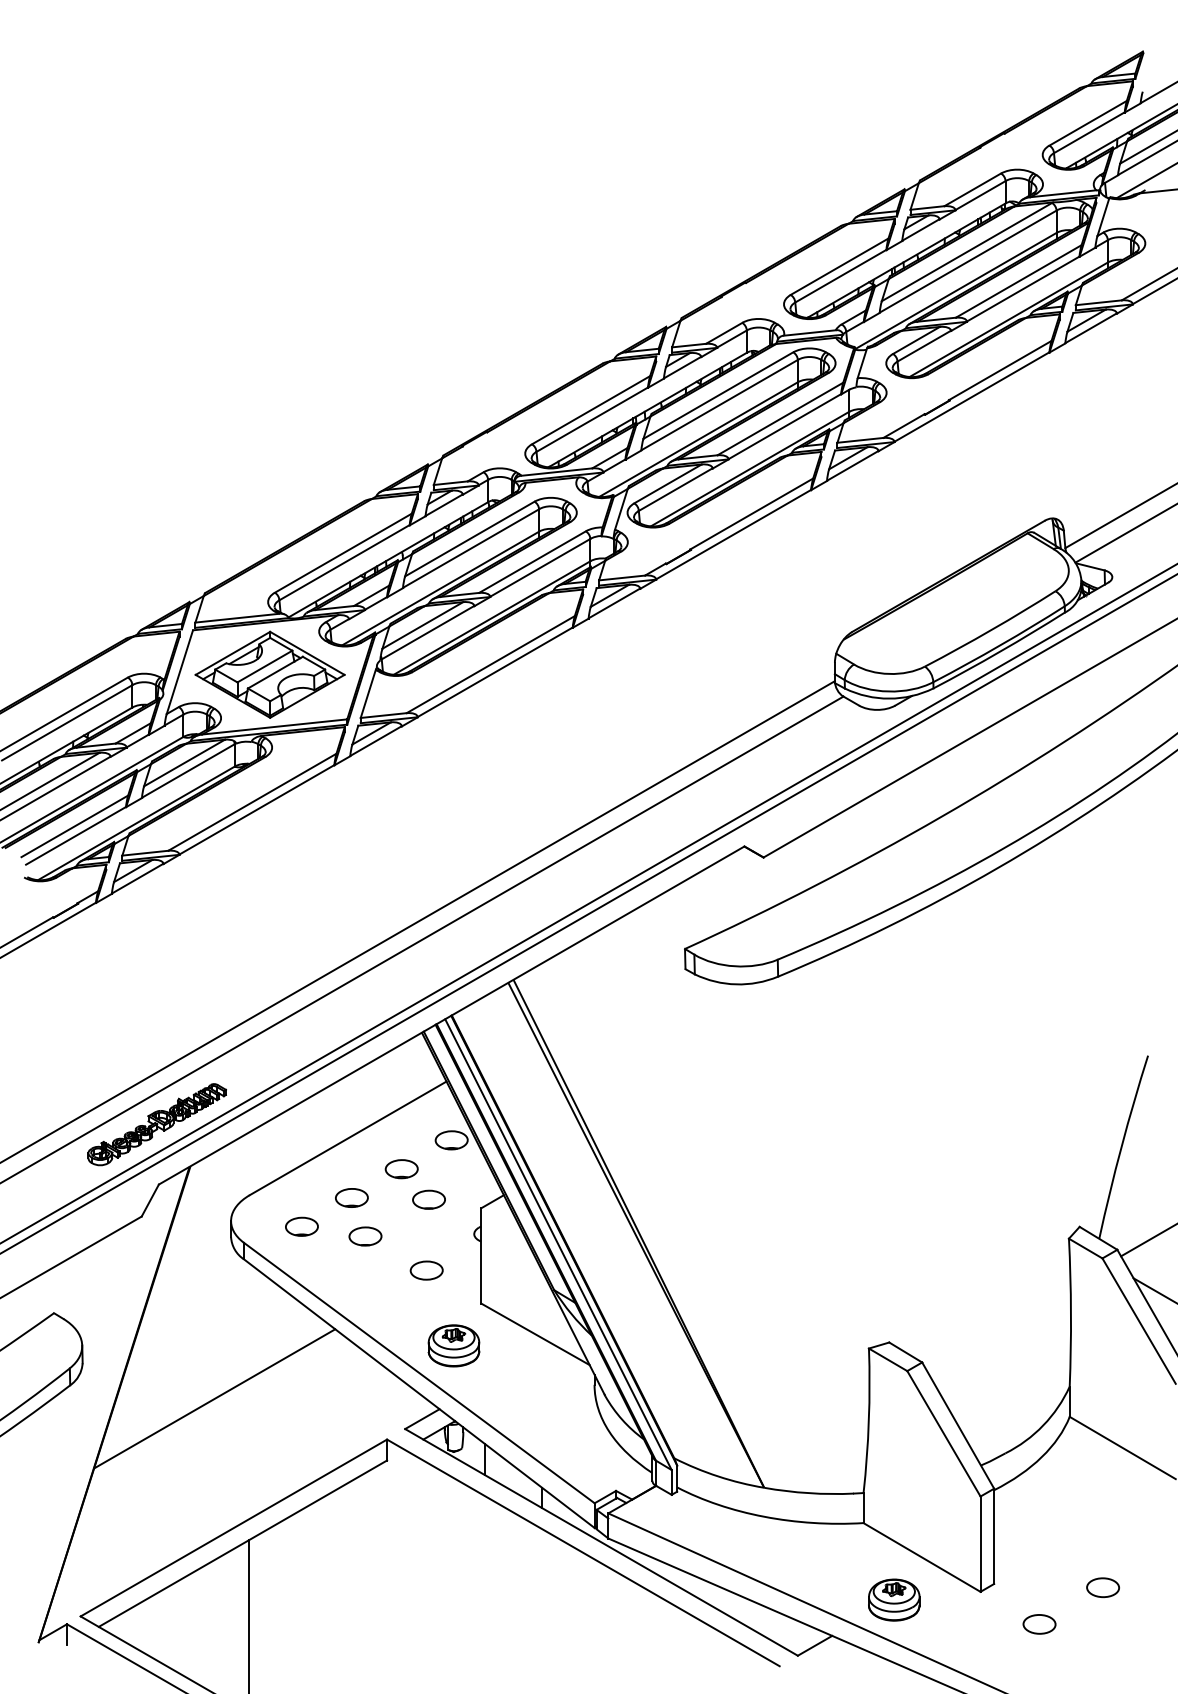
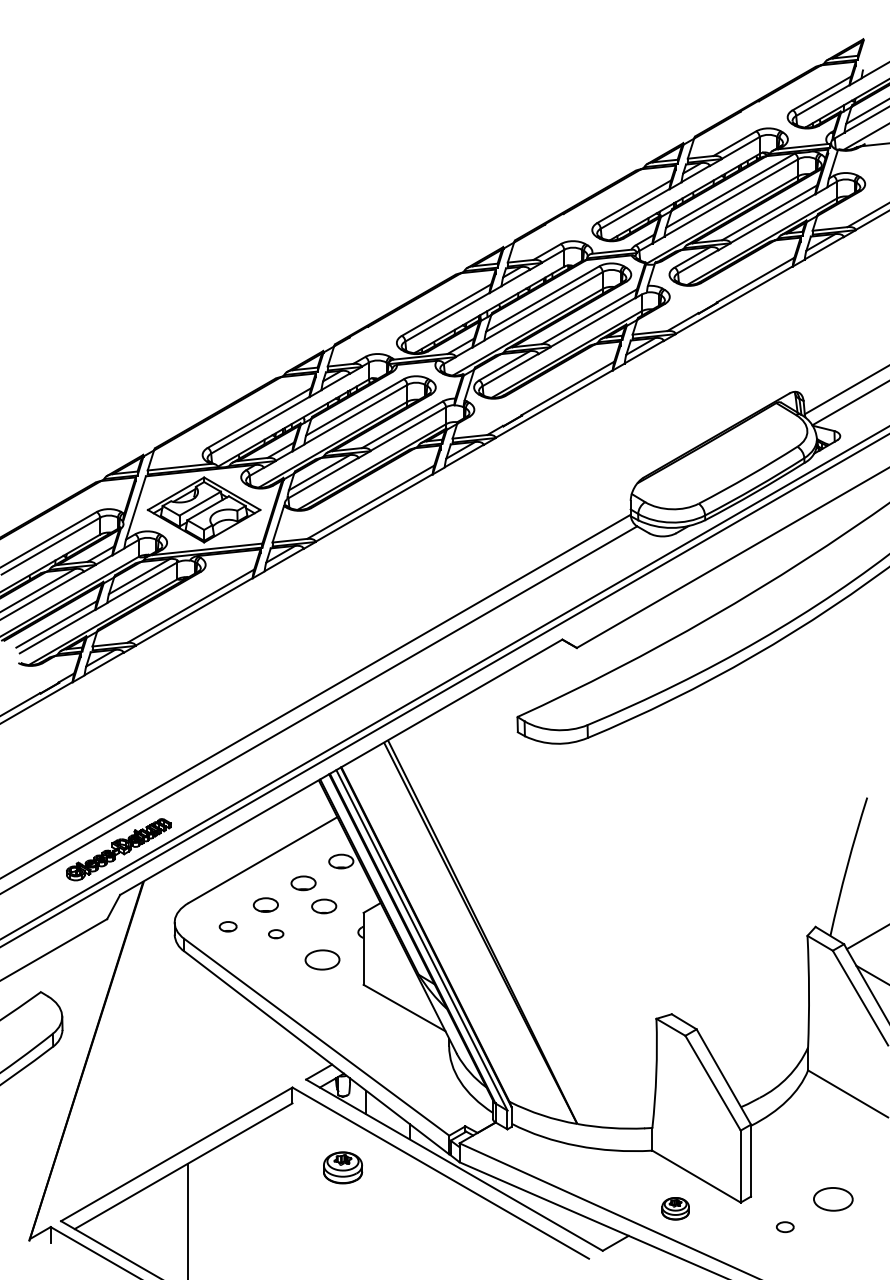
part: (301, 1226) -> (227, 926), size x0.7
part: (365, 1236) -> (276, 934), size x0.6
part: (426, 1270) -> (322, 959), size x1.4
part: (453, 1345) -> (342, 1167), moved
line: (214, 1398) -> (162, 1056), removed
part: (1102, 1587) -> (832, 1199), size x1.6
part: (894, 1599) -> (675, 1208), size x0.7
part: (1039, 1624) -> (785, 1227), size x0.7

